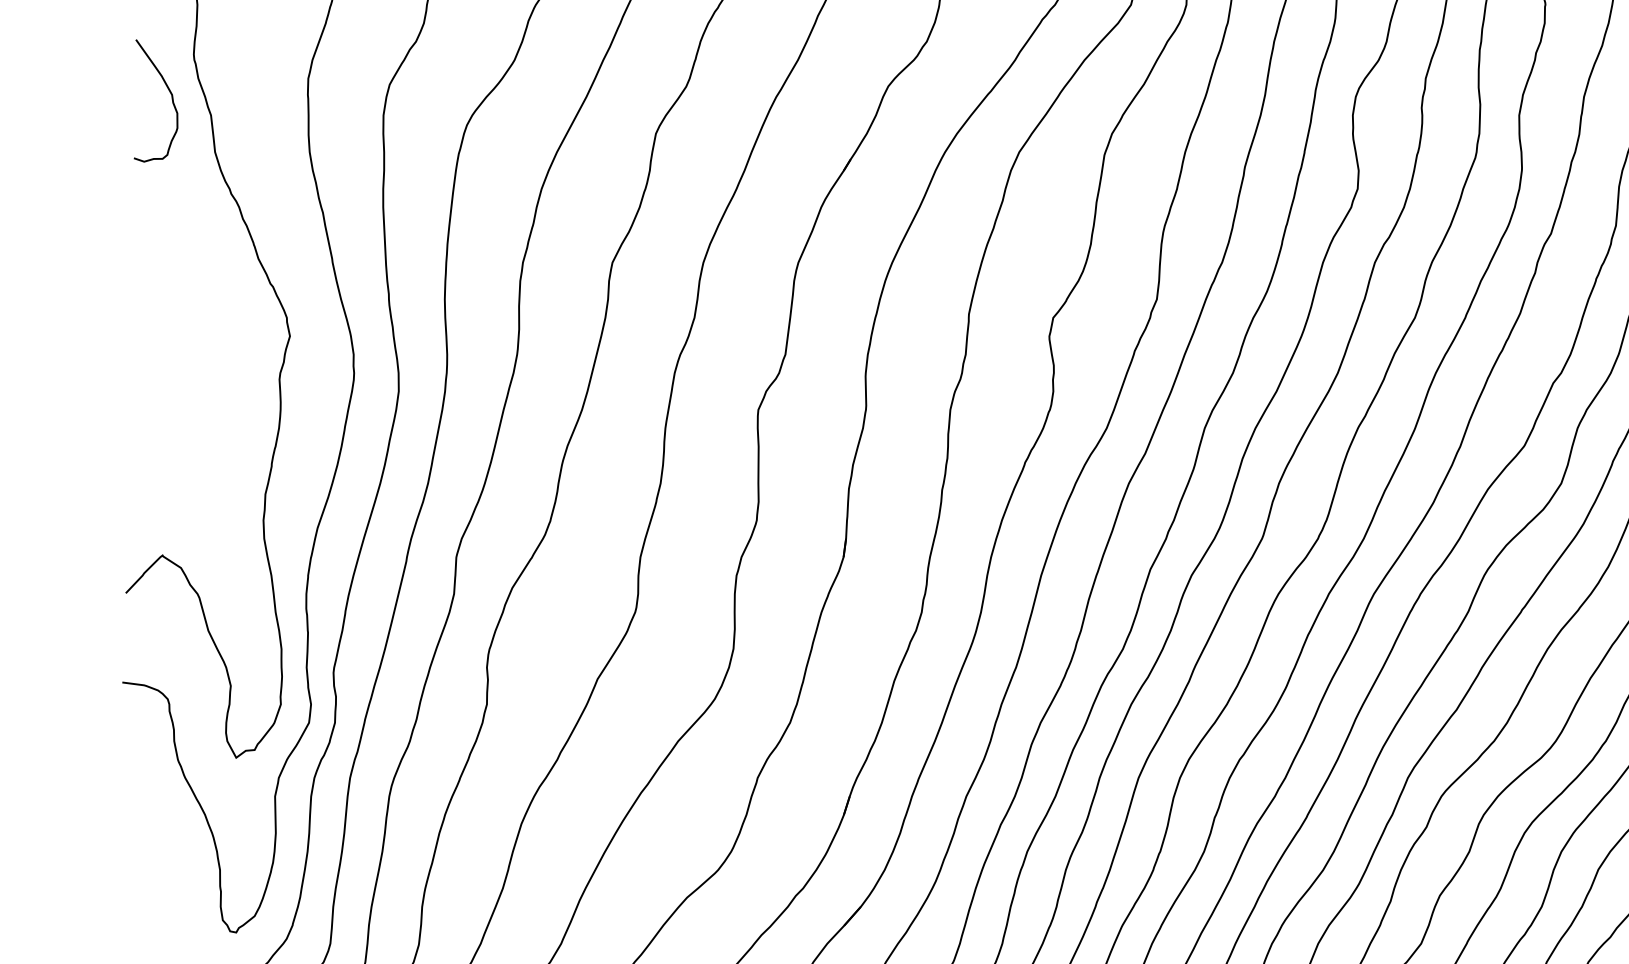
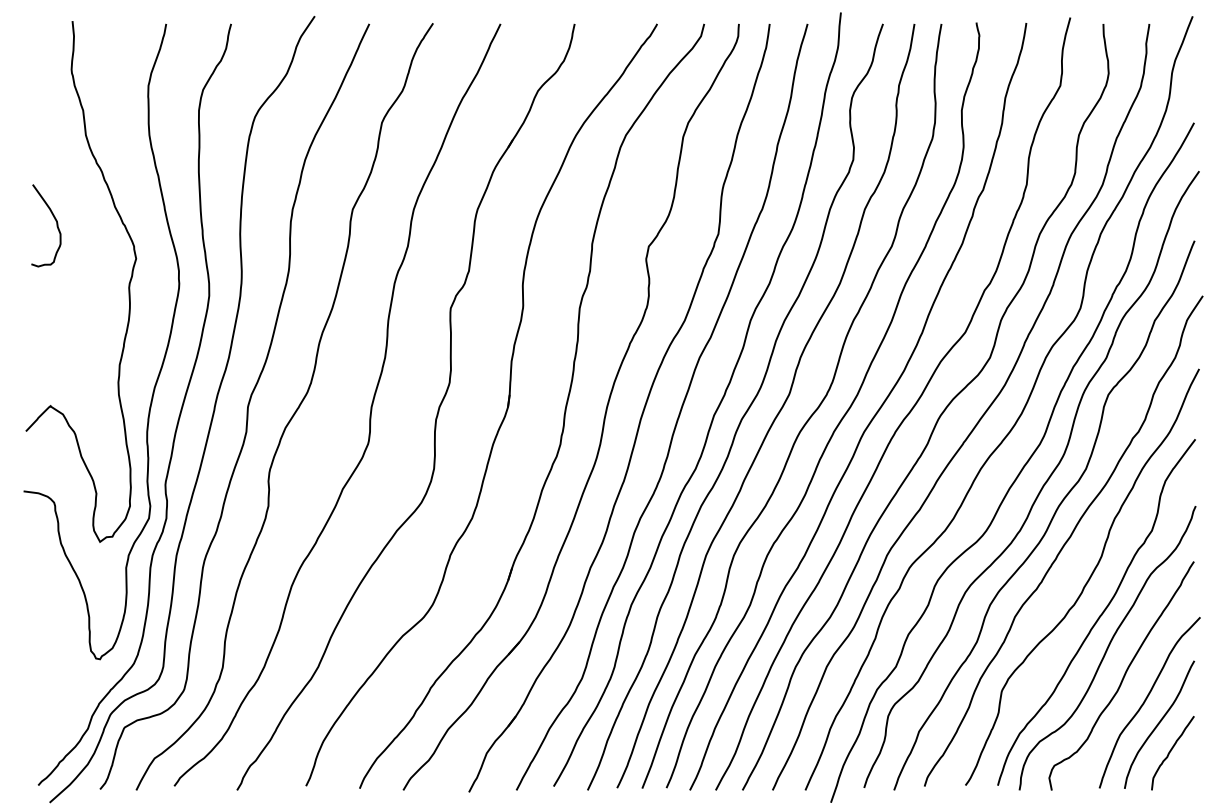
curve: (169, 94) -> (55, 221), moved

